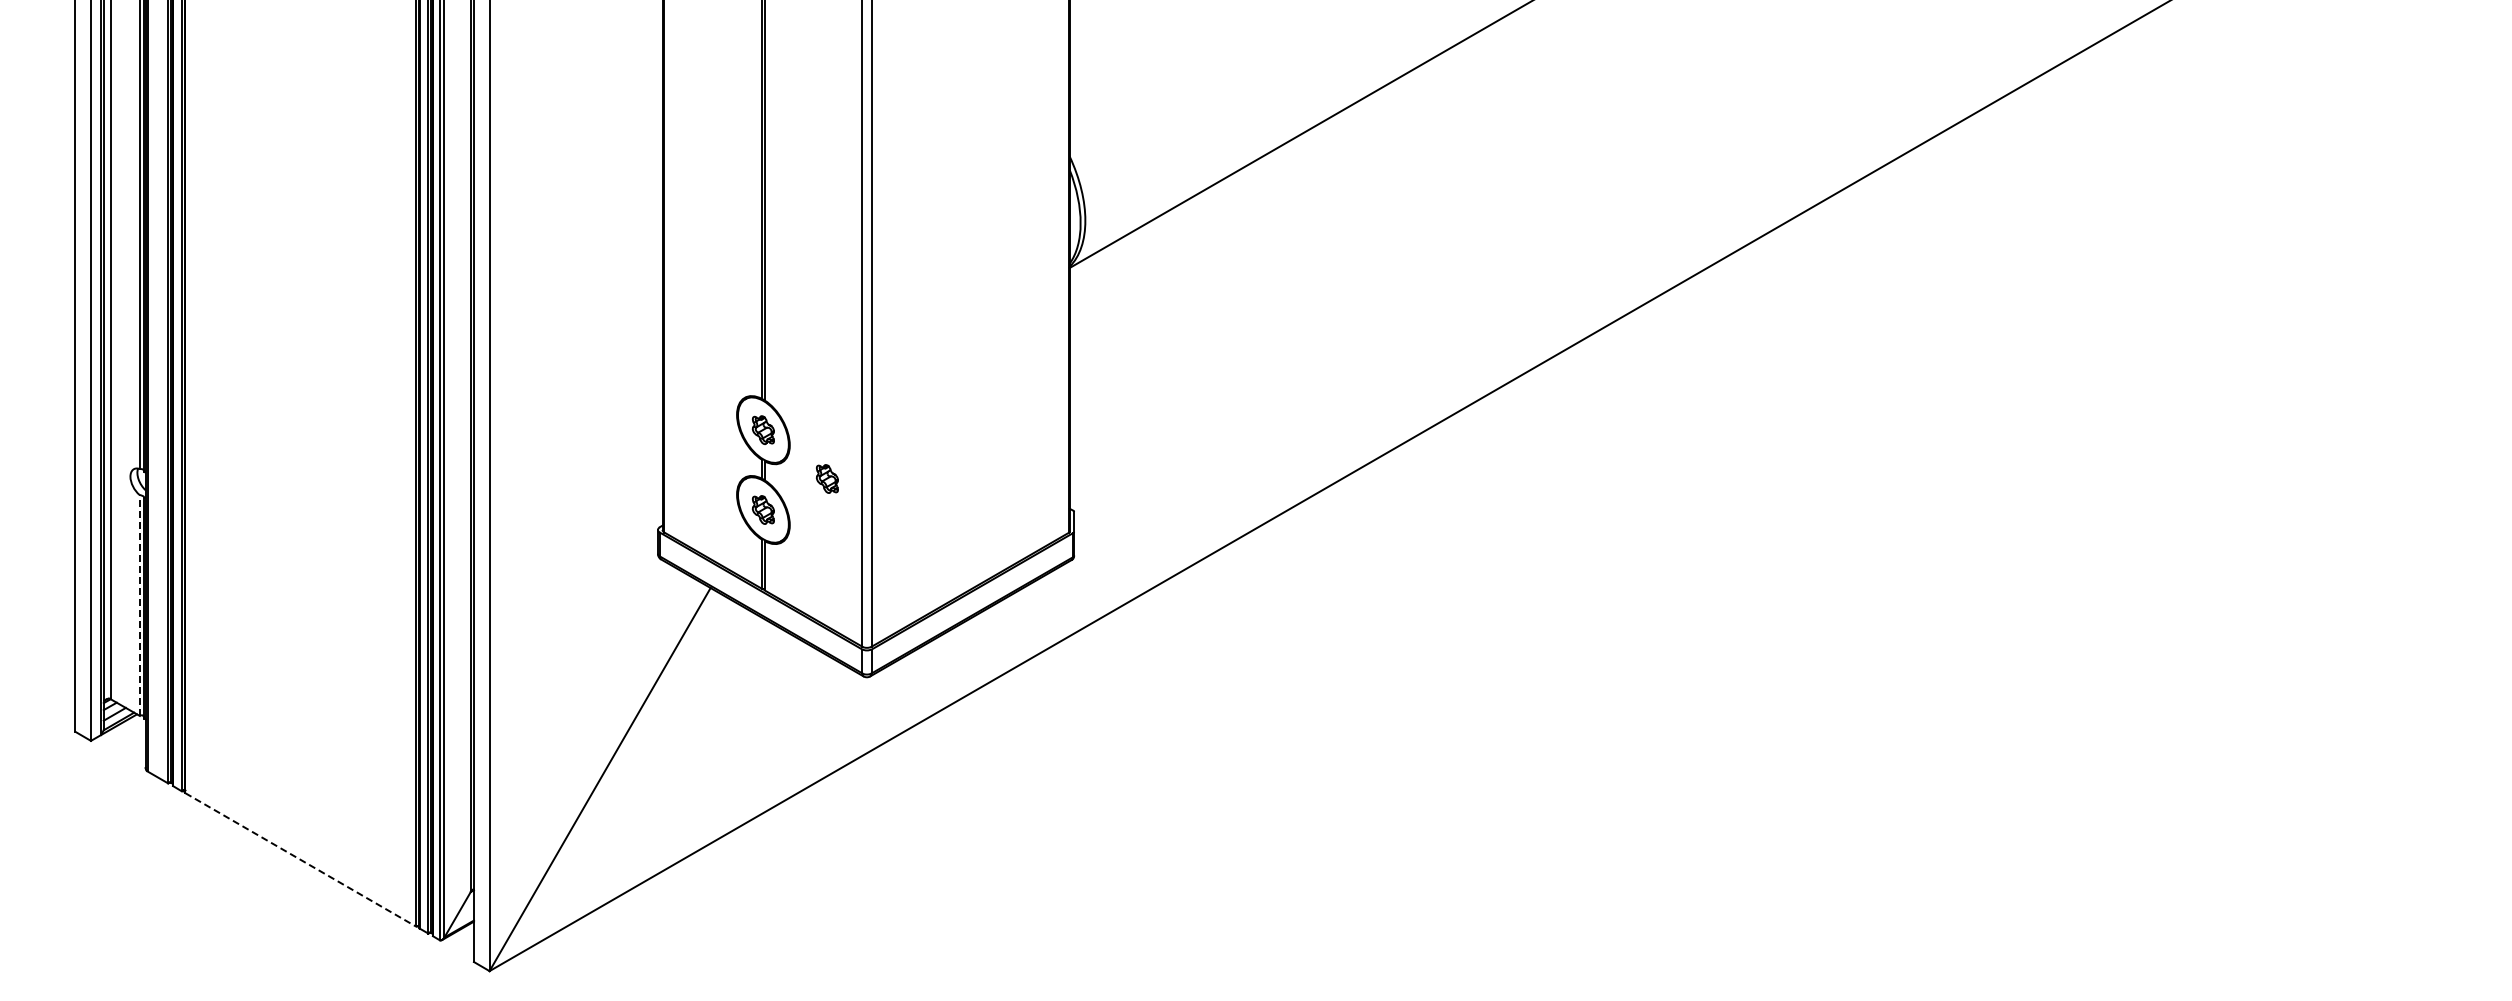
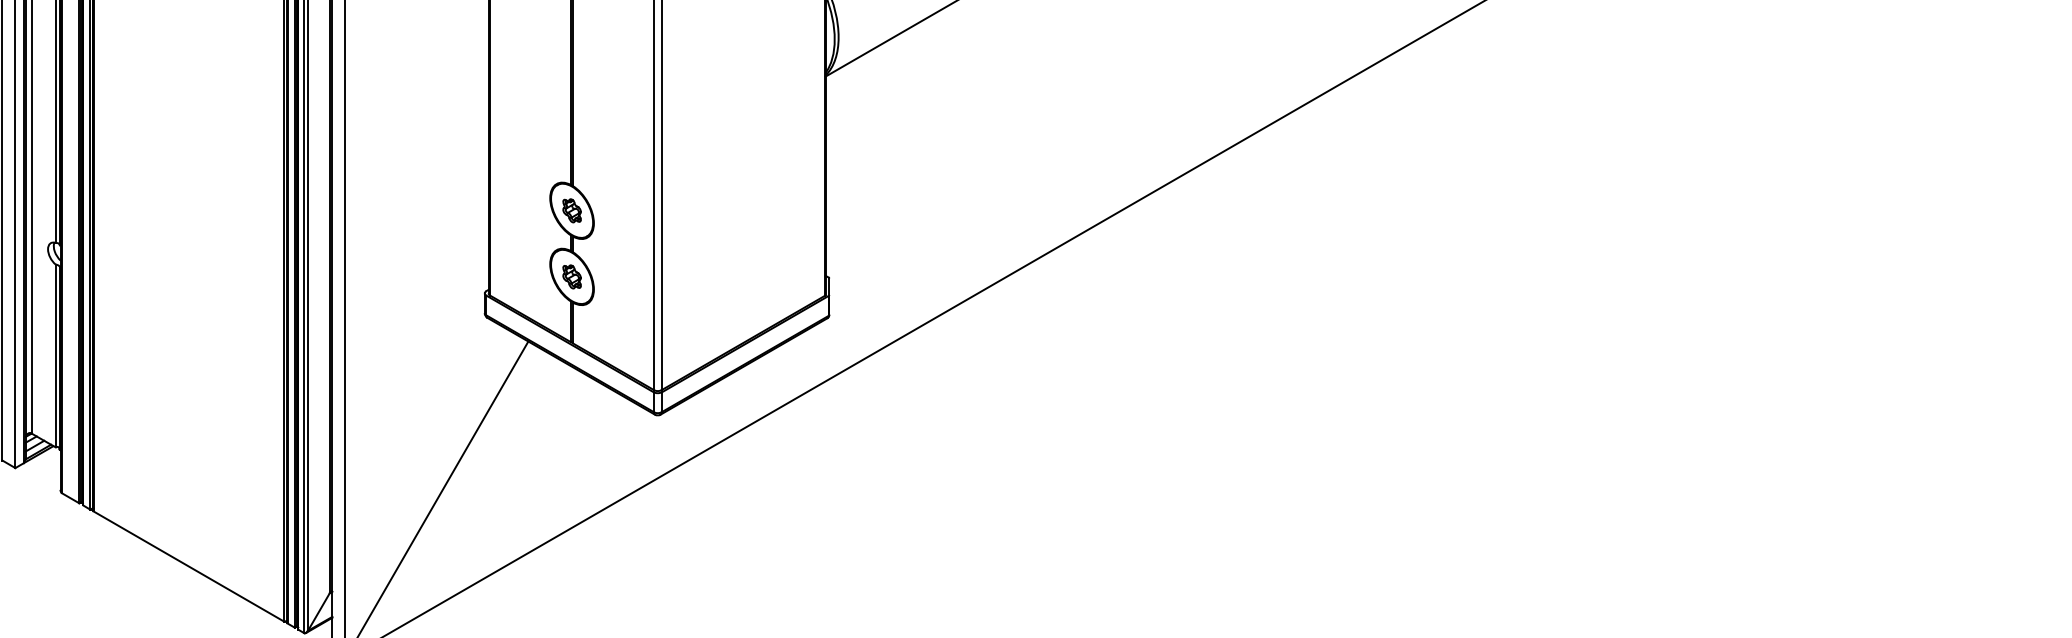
part: (826, 478) -> (624, 250), removed
line: (139, 605) -> (55, 355), dashed -> solid
line: (301, 860) -> (189, 567), dashed -> solid

